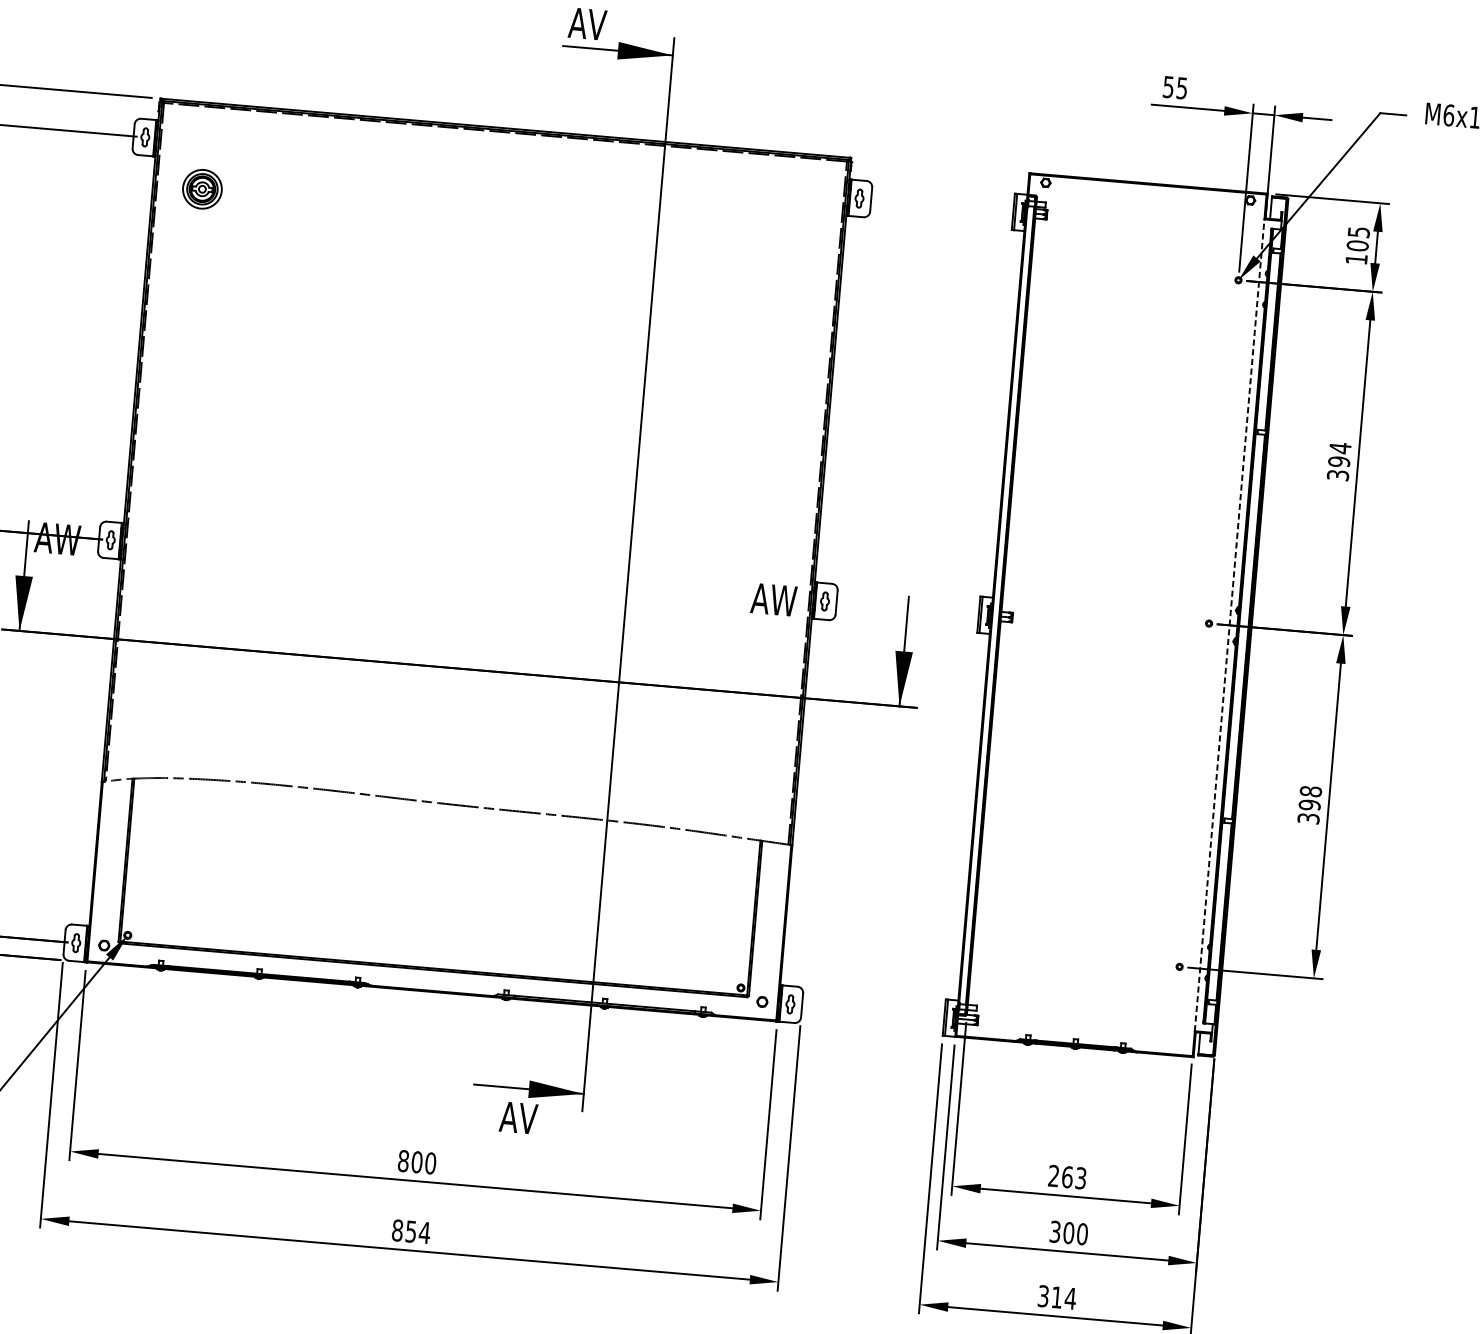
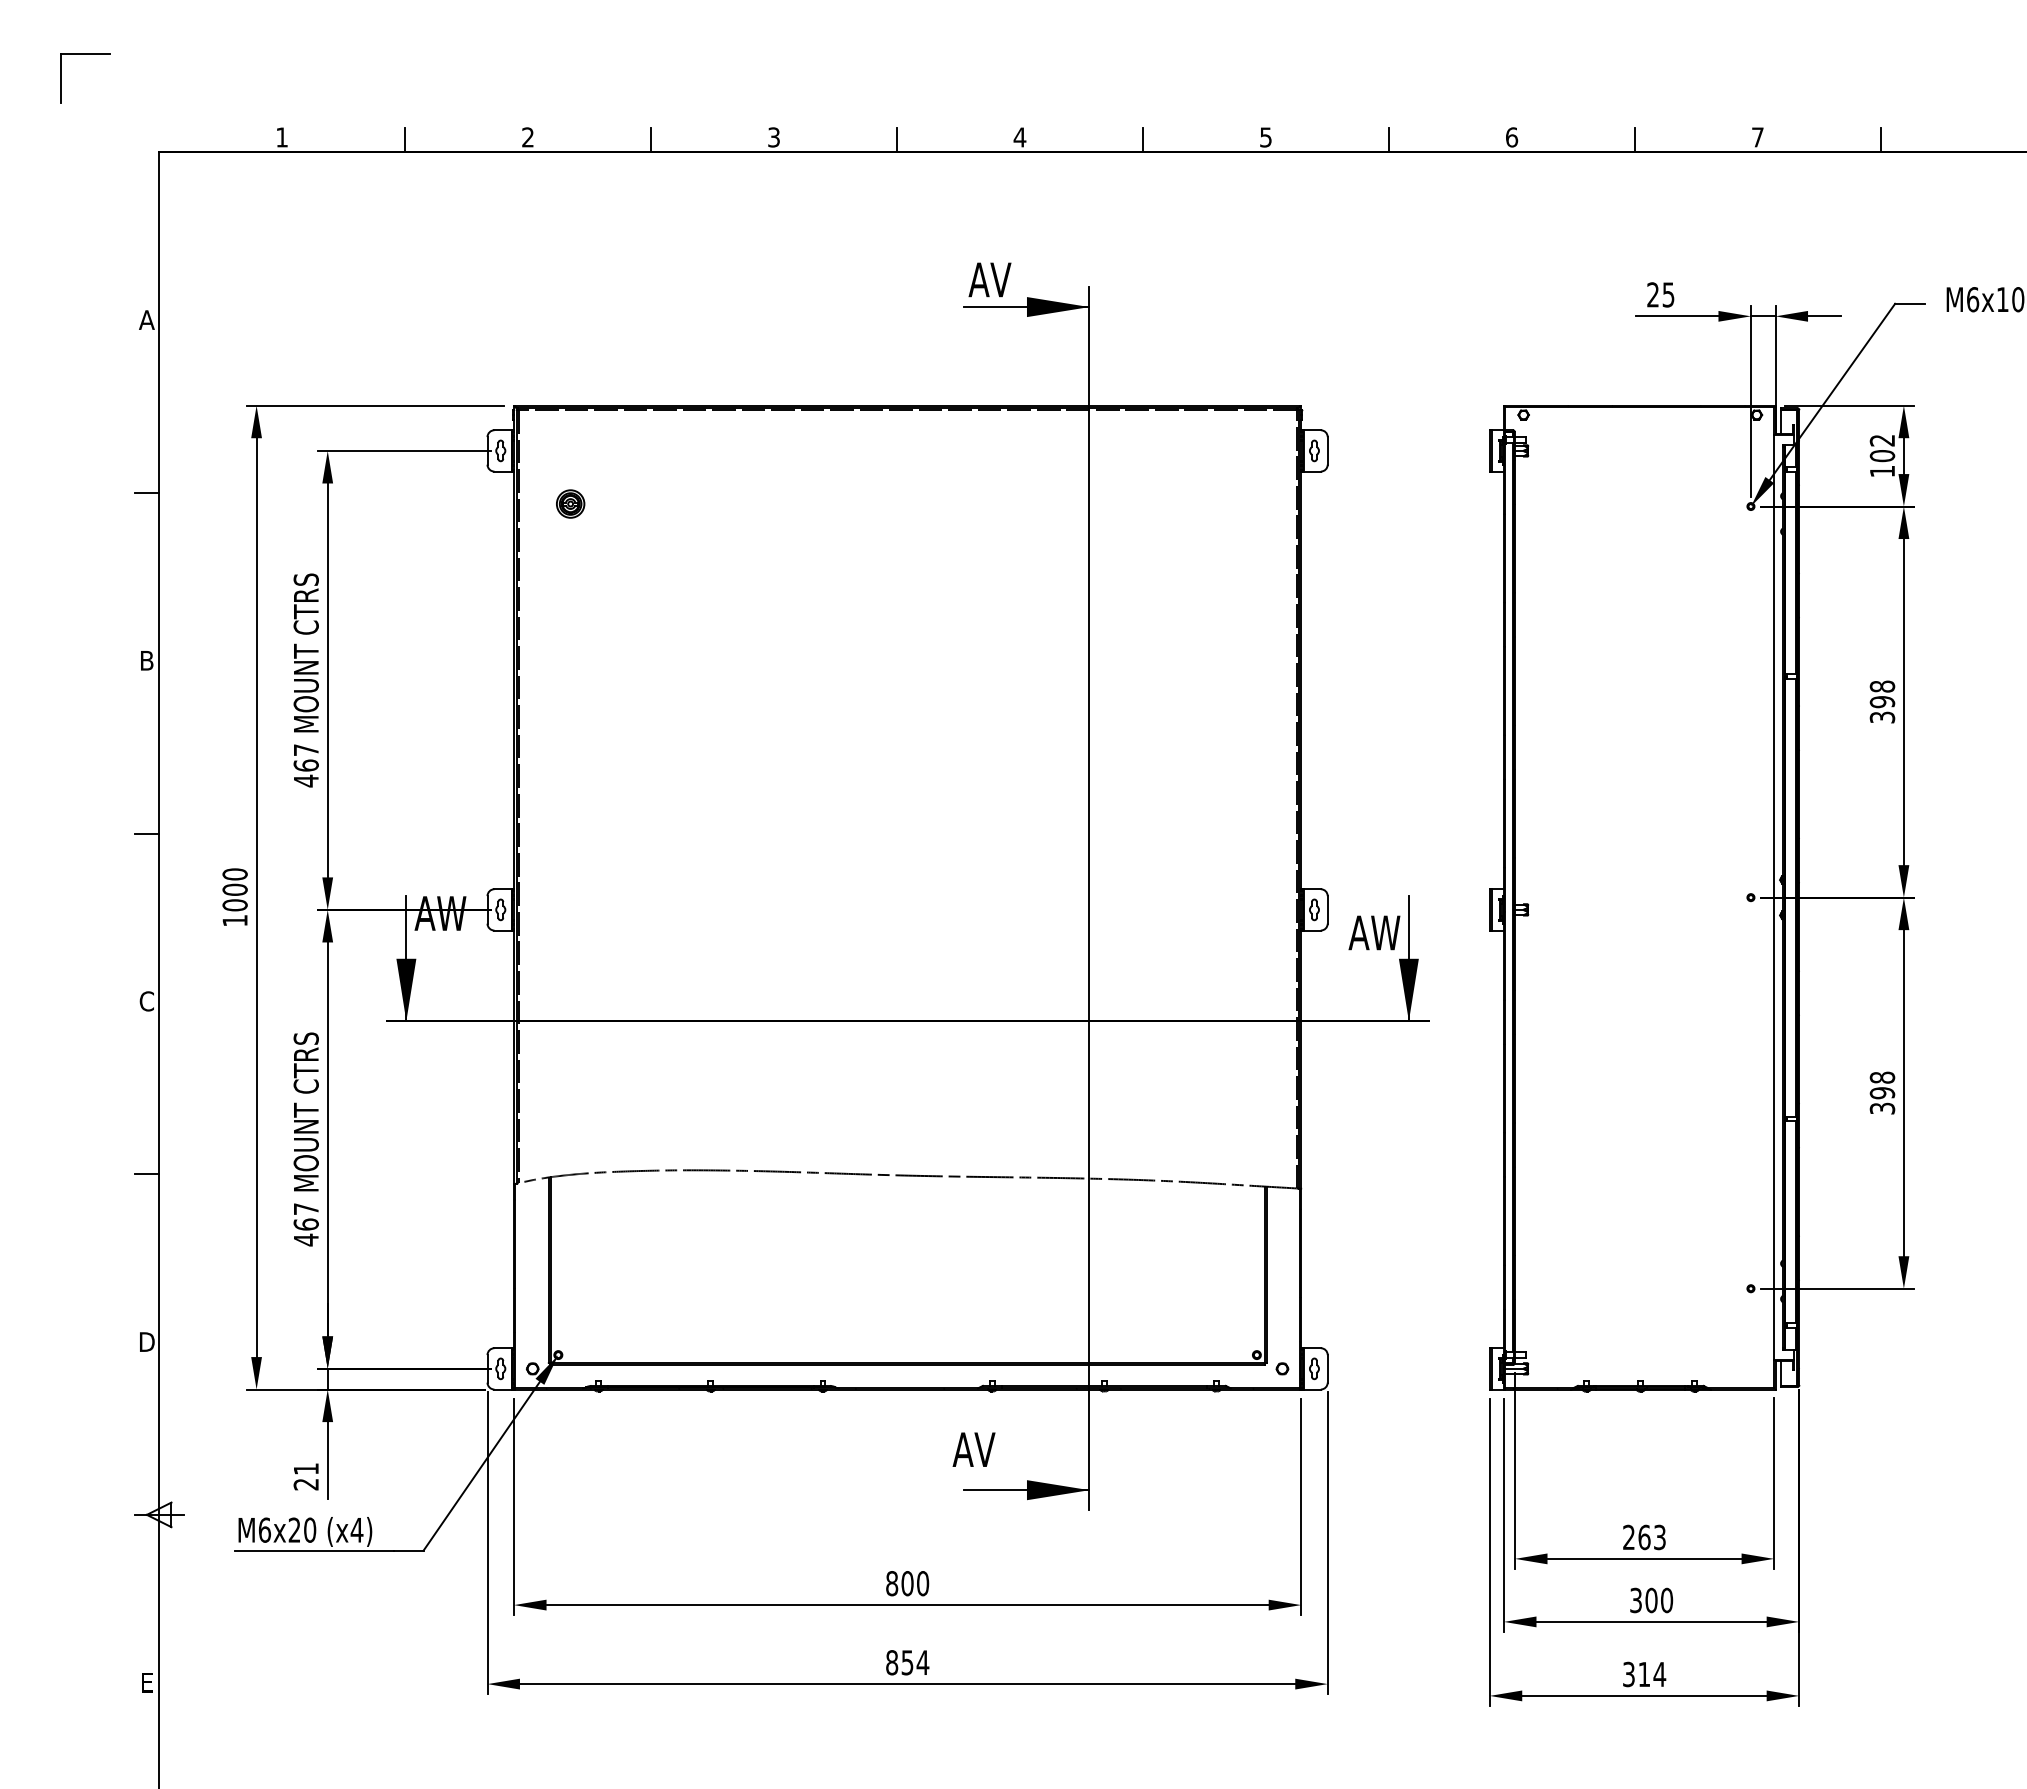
text: (1168, 86) -> (1652, 294), 55 -> 25
part: (202, 188) -> (570, 503), size x0.62
text: (1358, 232) -> (1882, 440), 105 -> 102
text: (1340, 448) -> (1882, 686), 394 -> 398
text: (773, 599) -> (1374, 932), moved
line: (1229, 625) -> (1774, 897), dashed -> solid
text: (518, 1117) -> (973, 1449), moved

